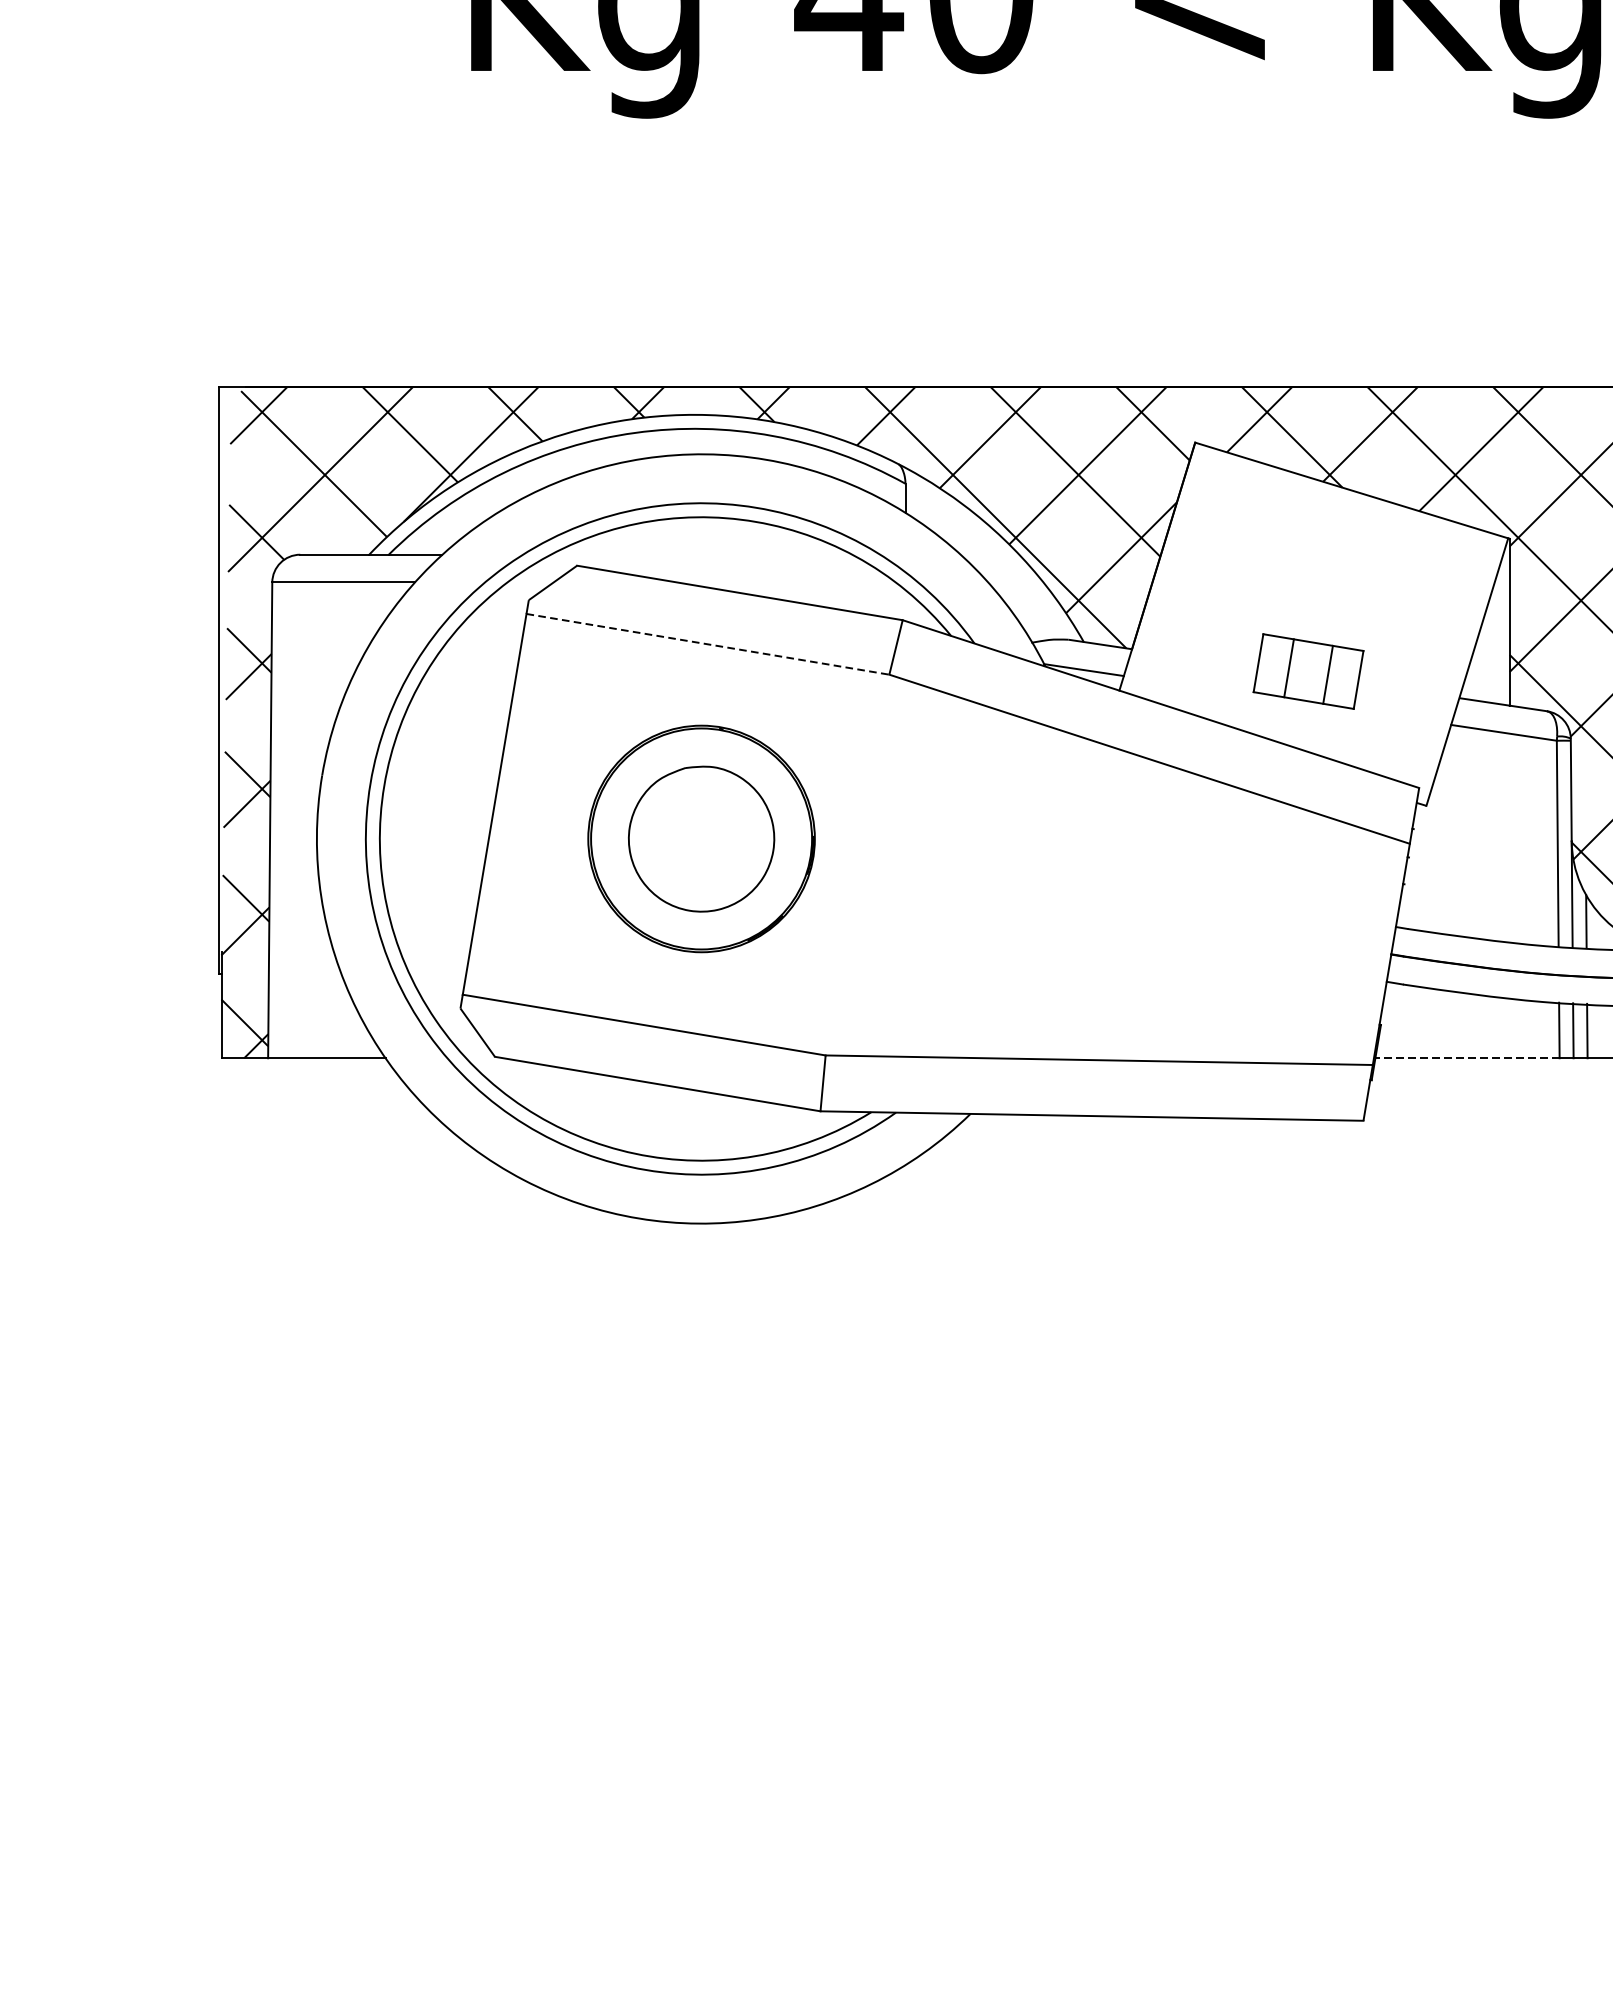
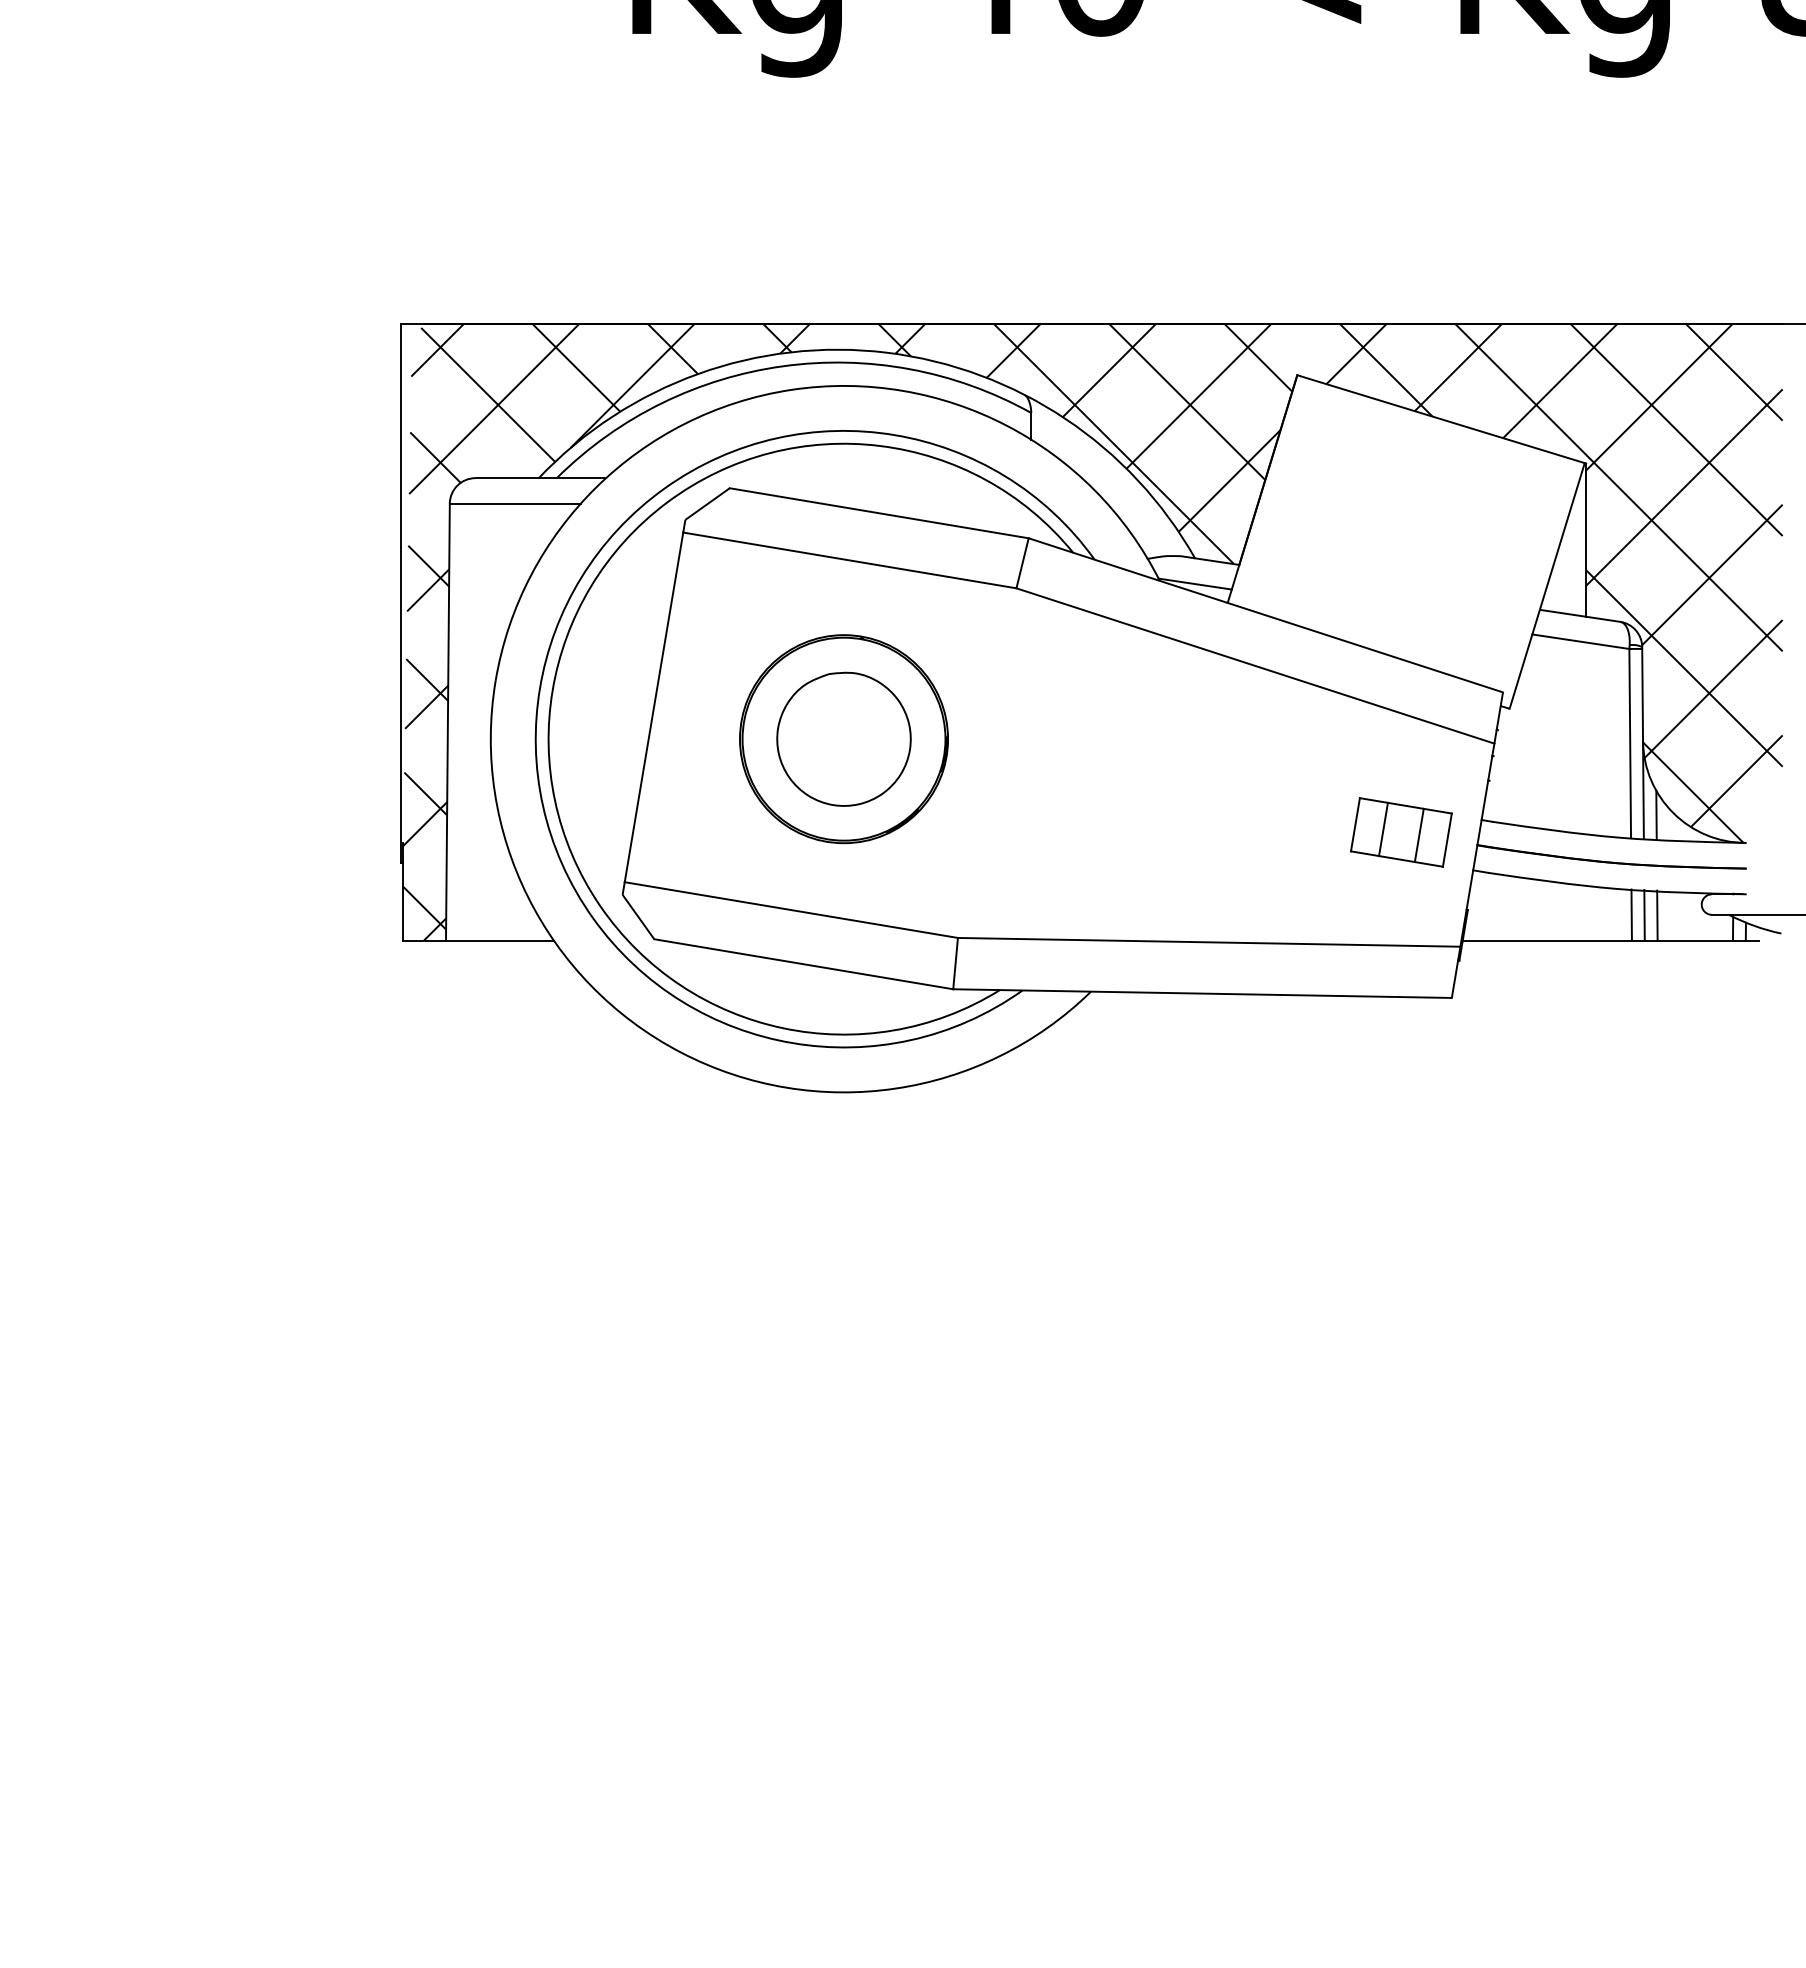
line: (707, 644) -> (849, 560), dashed -> solid
part: (1308, 671) -> (1401, 832), moved
line: (1467, 1058) -> (1547, 940), dashed -> solid

